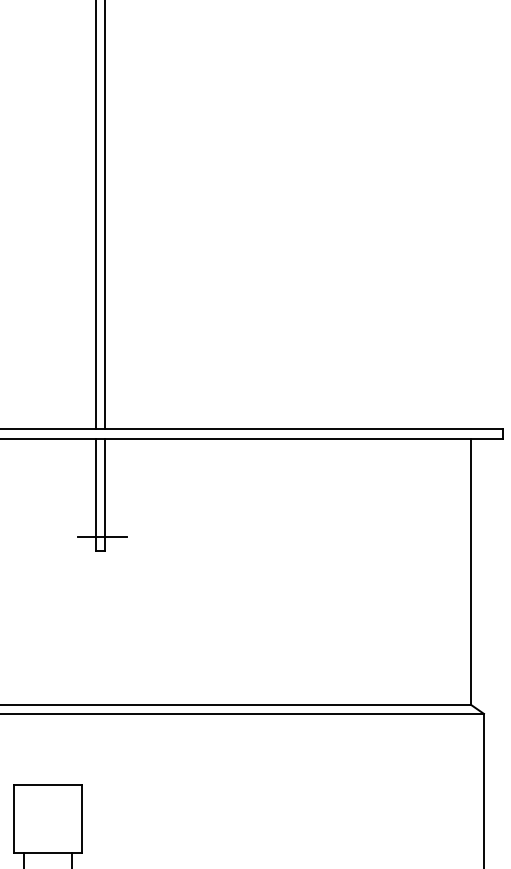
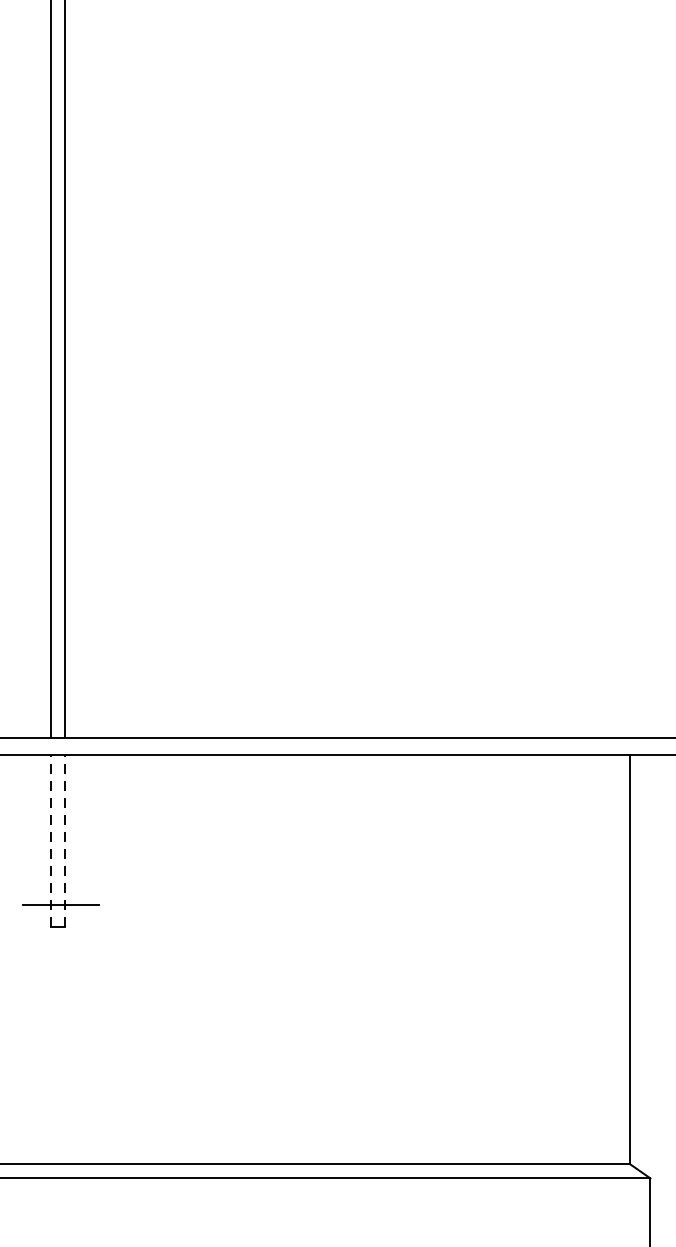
line: (96, 495) -> (52, 841), solid -> dashed
line: (104, 495) -> (64, 841), solid -> dashed

